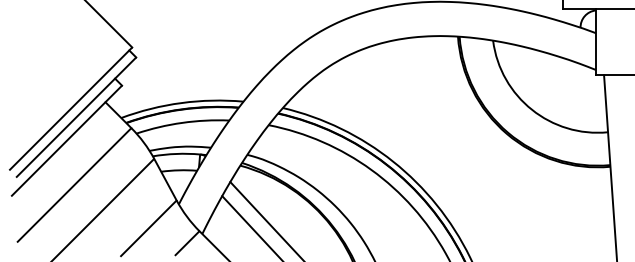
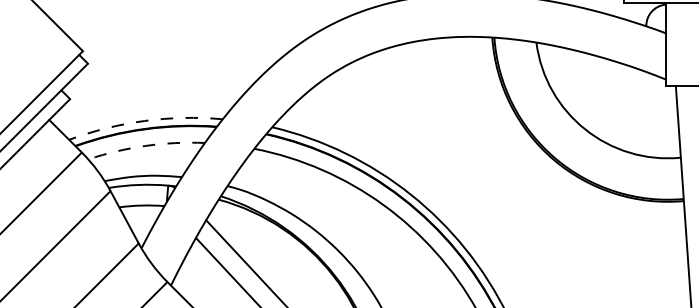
arc: (181, 103) -> (144, 121), solid -> dashed
arc: (182, 122) -> (146, 145), solid -> dashed

